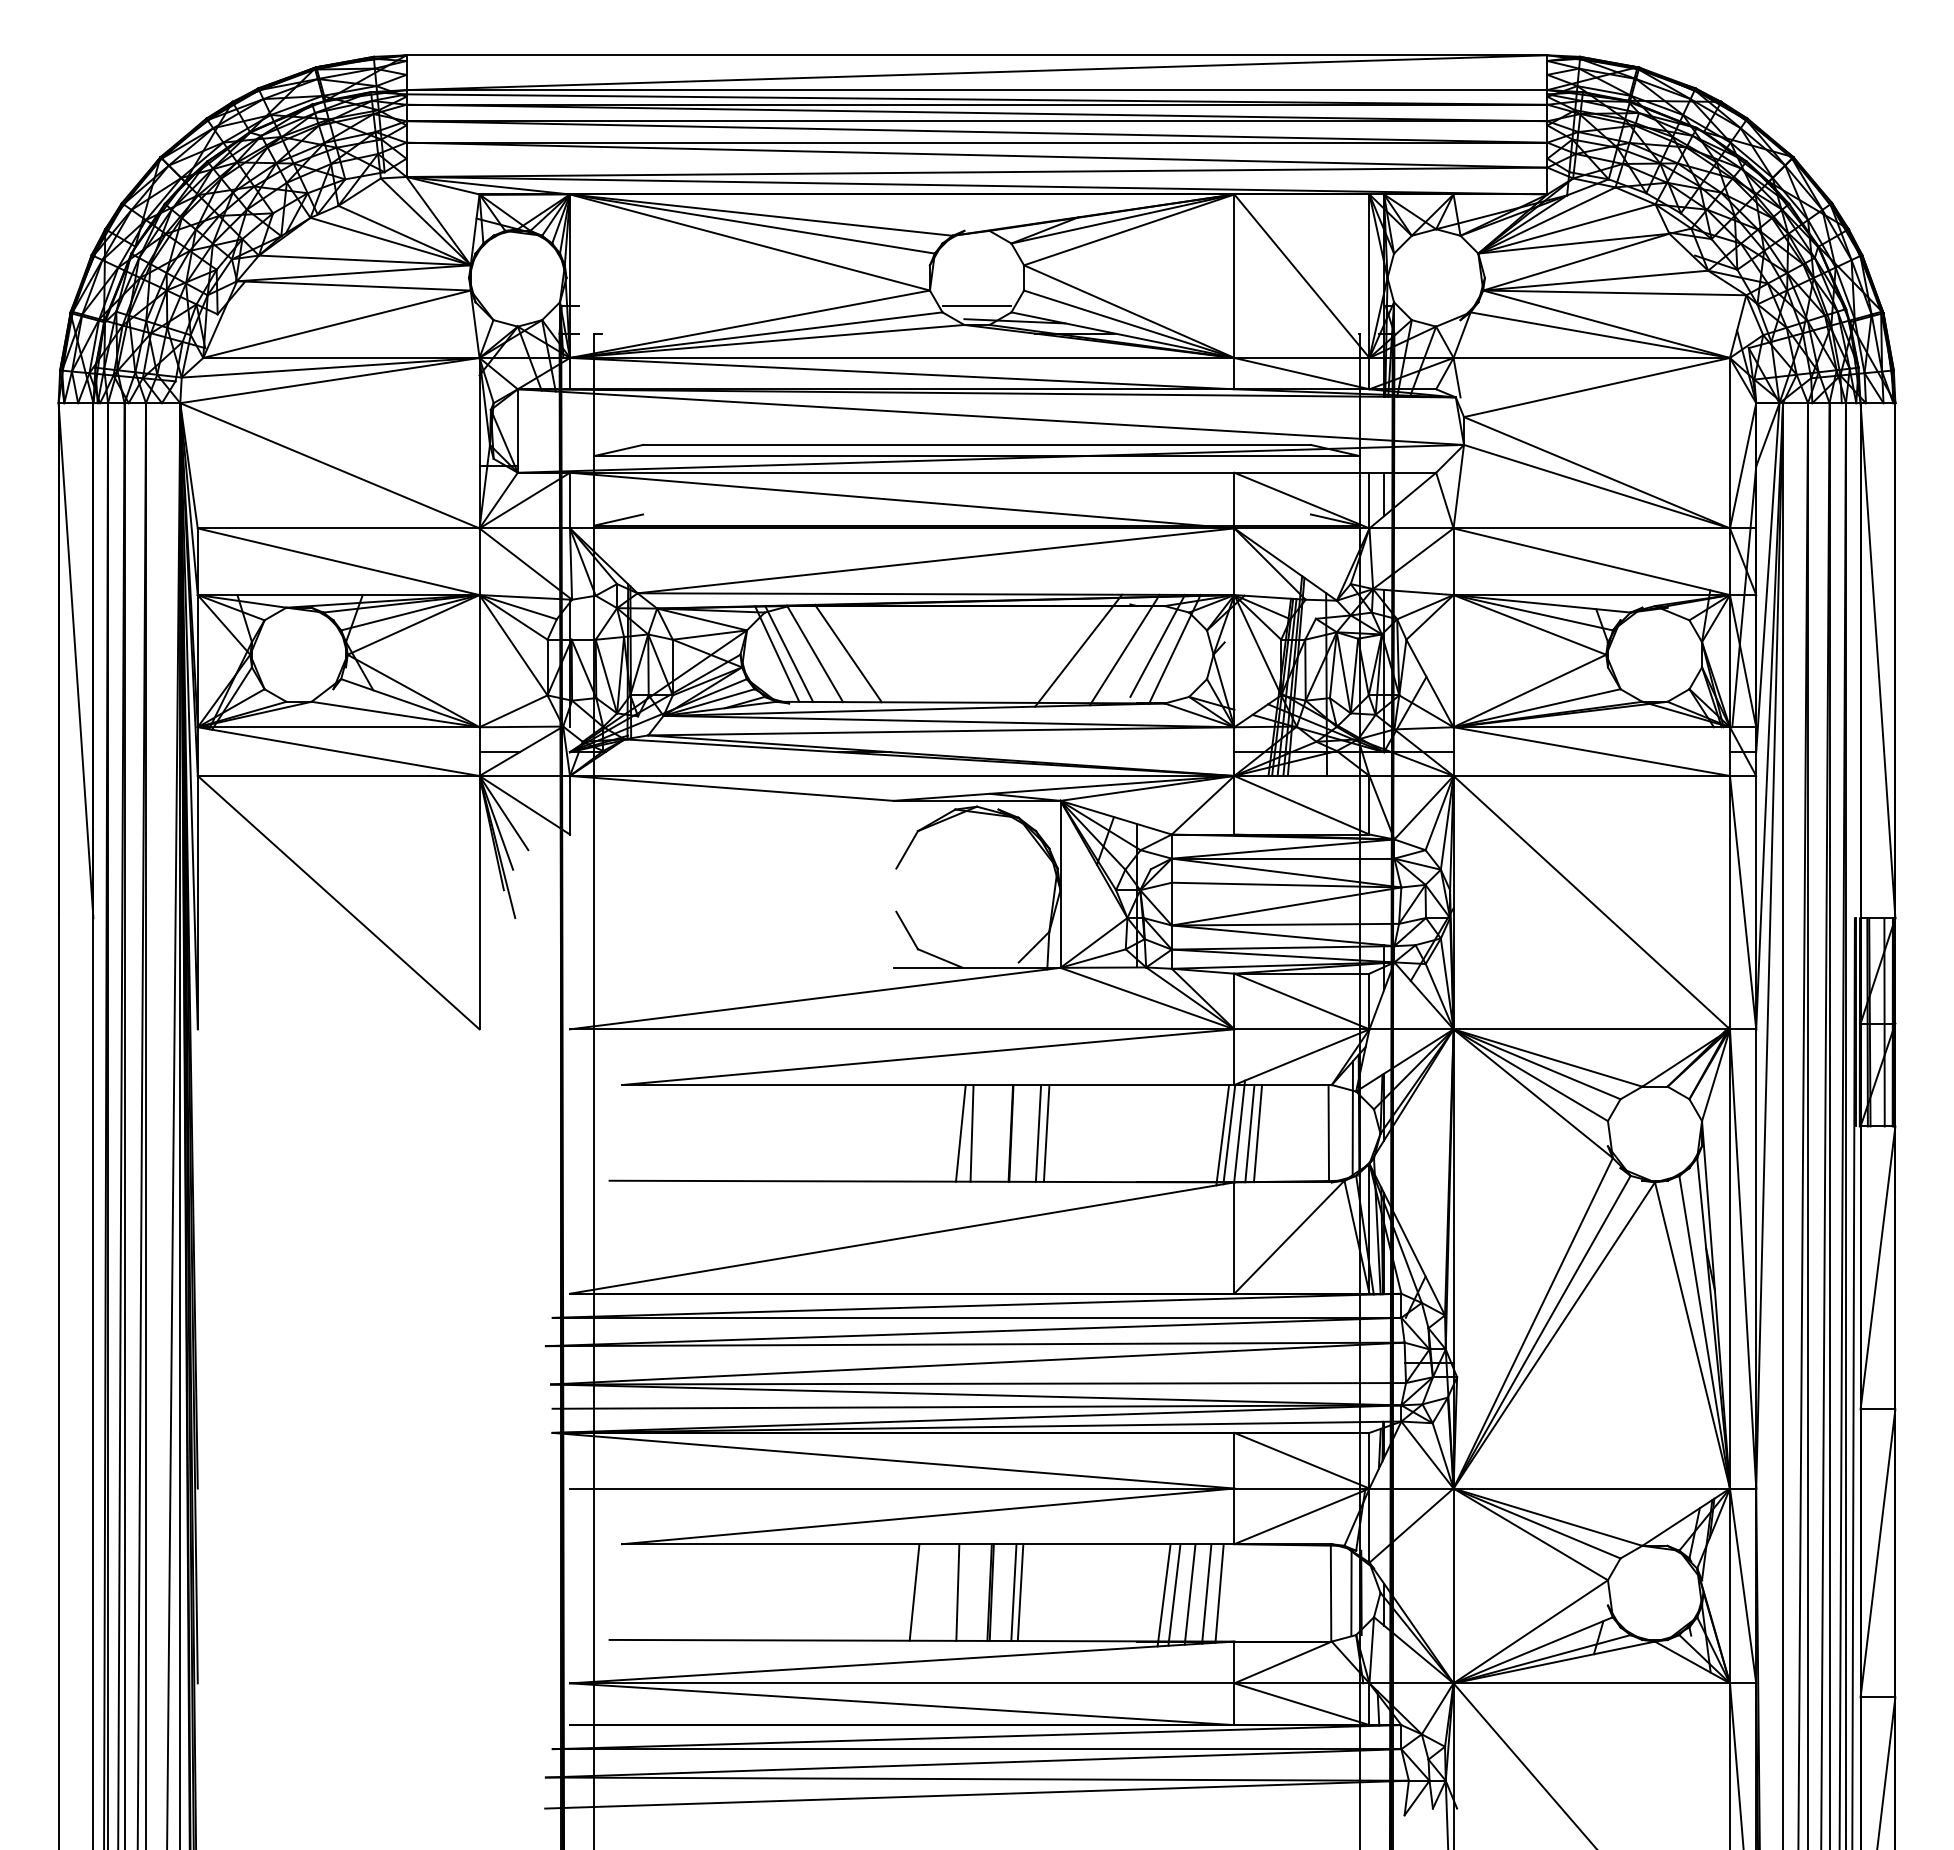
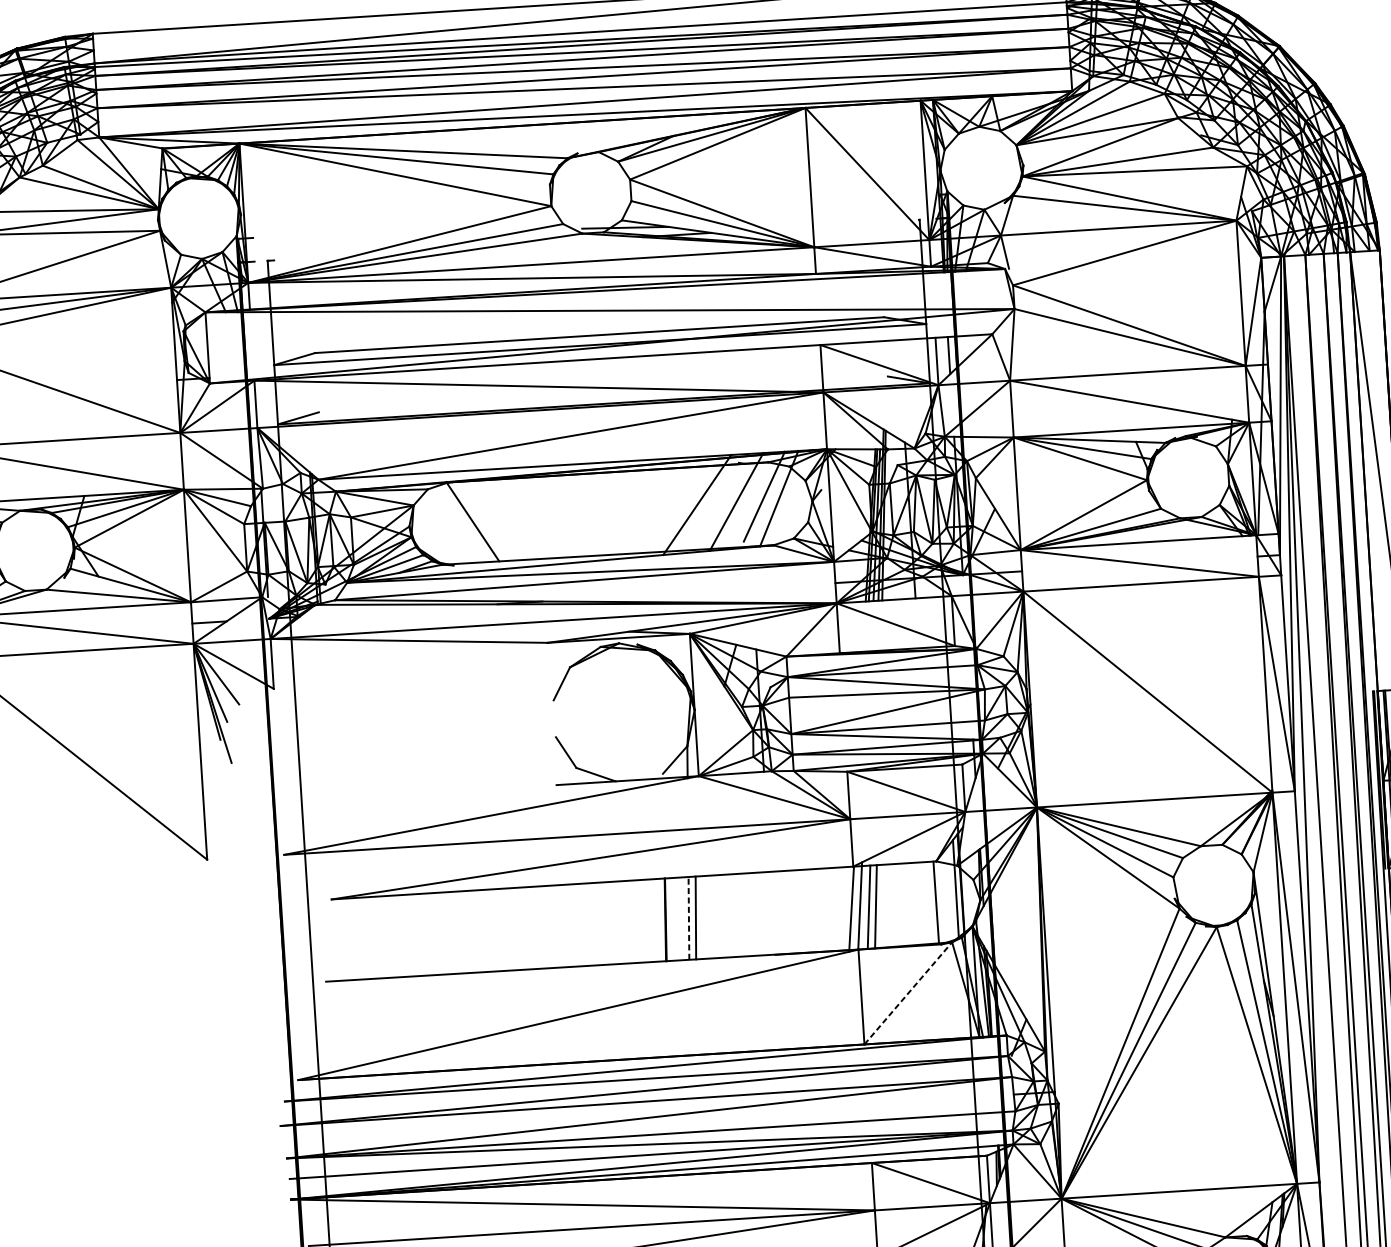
line: (976, 305) -> (591, 216), removed
line: (777, 653) -> (440, 523), removed
line: (789, 653) -> (451, 522), removed
line: (848, 653) -> (501, 519), removed
line: (1038, 1132) -> (688, 917), solid -> dashed
line: (960, 1133) -> (622, 922), removed
line: (971, 1133) -> (631, 922), removed
line: (1222, 1135) -> (845, 910), removed
line: (1289, 1237) -> (908, 993), solid -> dashed

